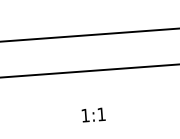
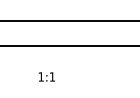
text: (93, 114) -> (46, 76), moved

